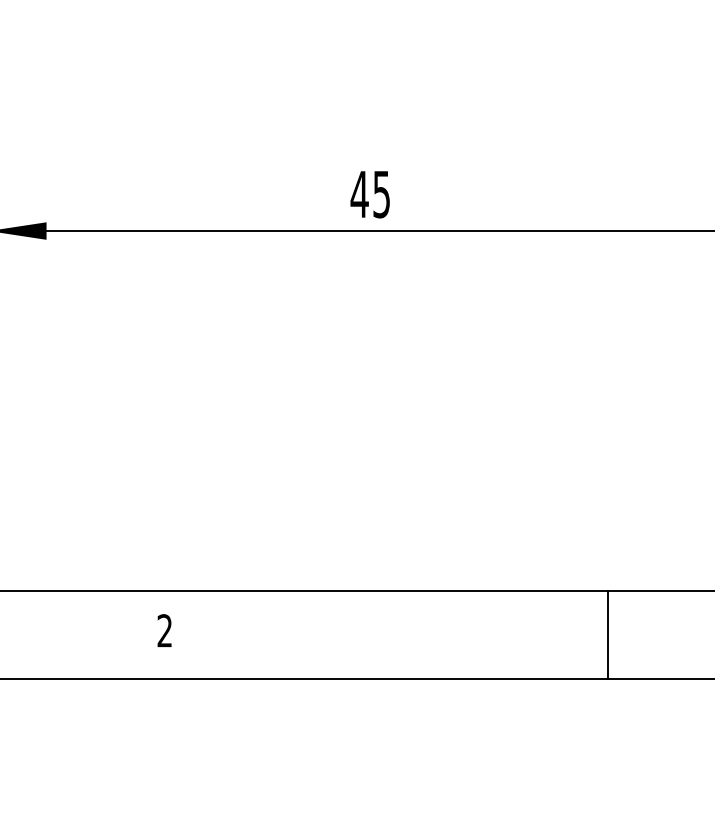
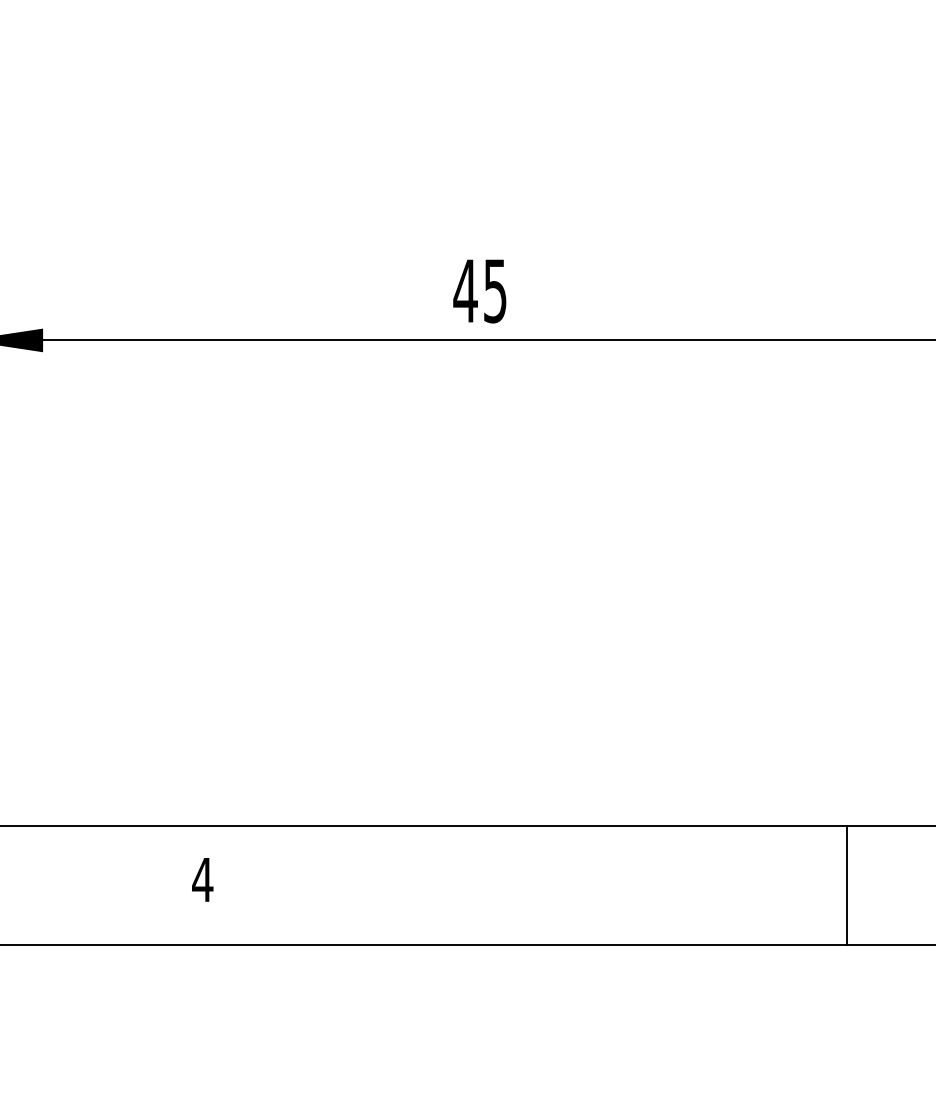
text: (164, 630) -> (202, 879), 2 -> 4
line: (608, 634) -> (847, 884), moved

